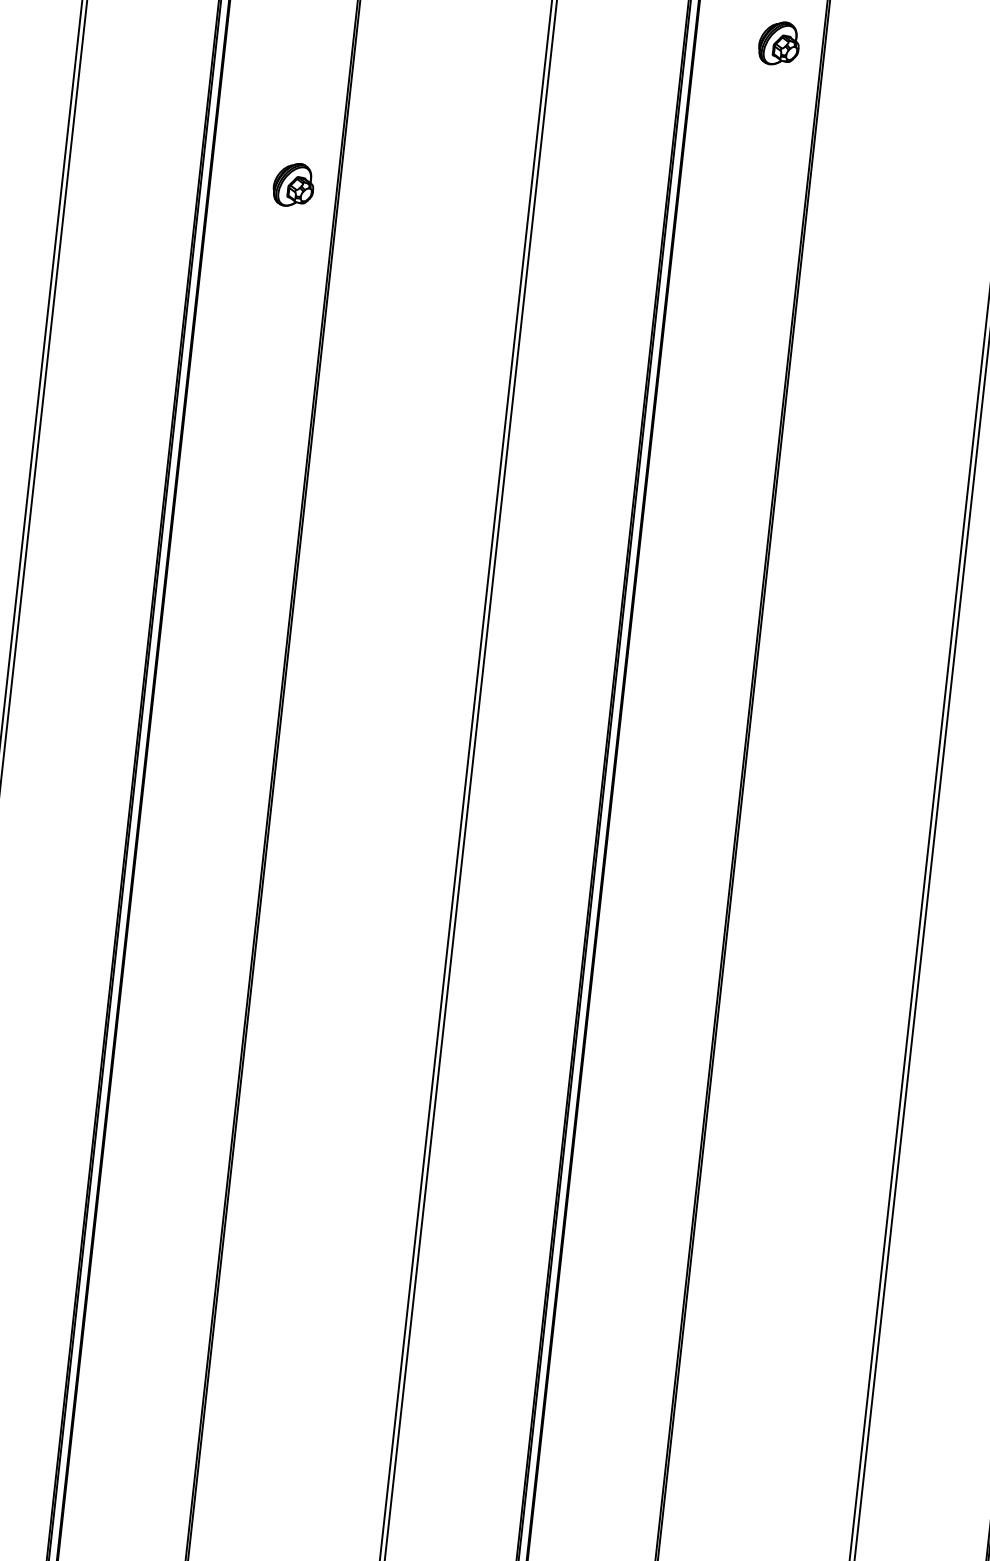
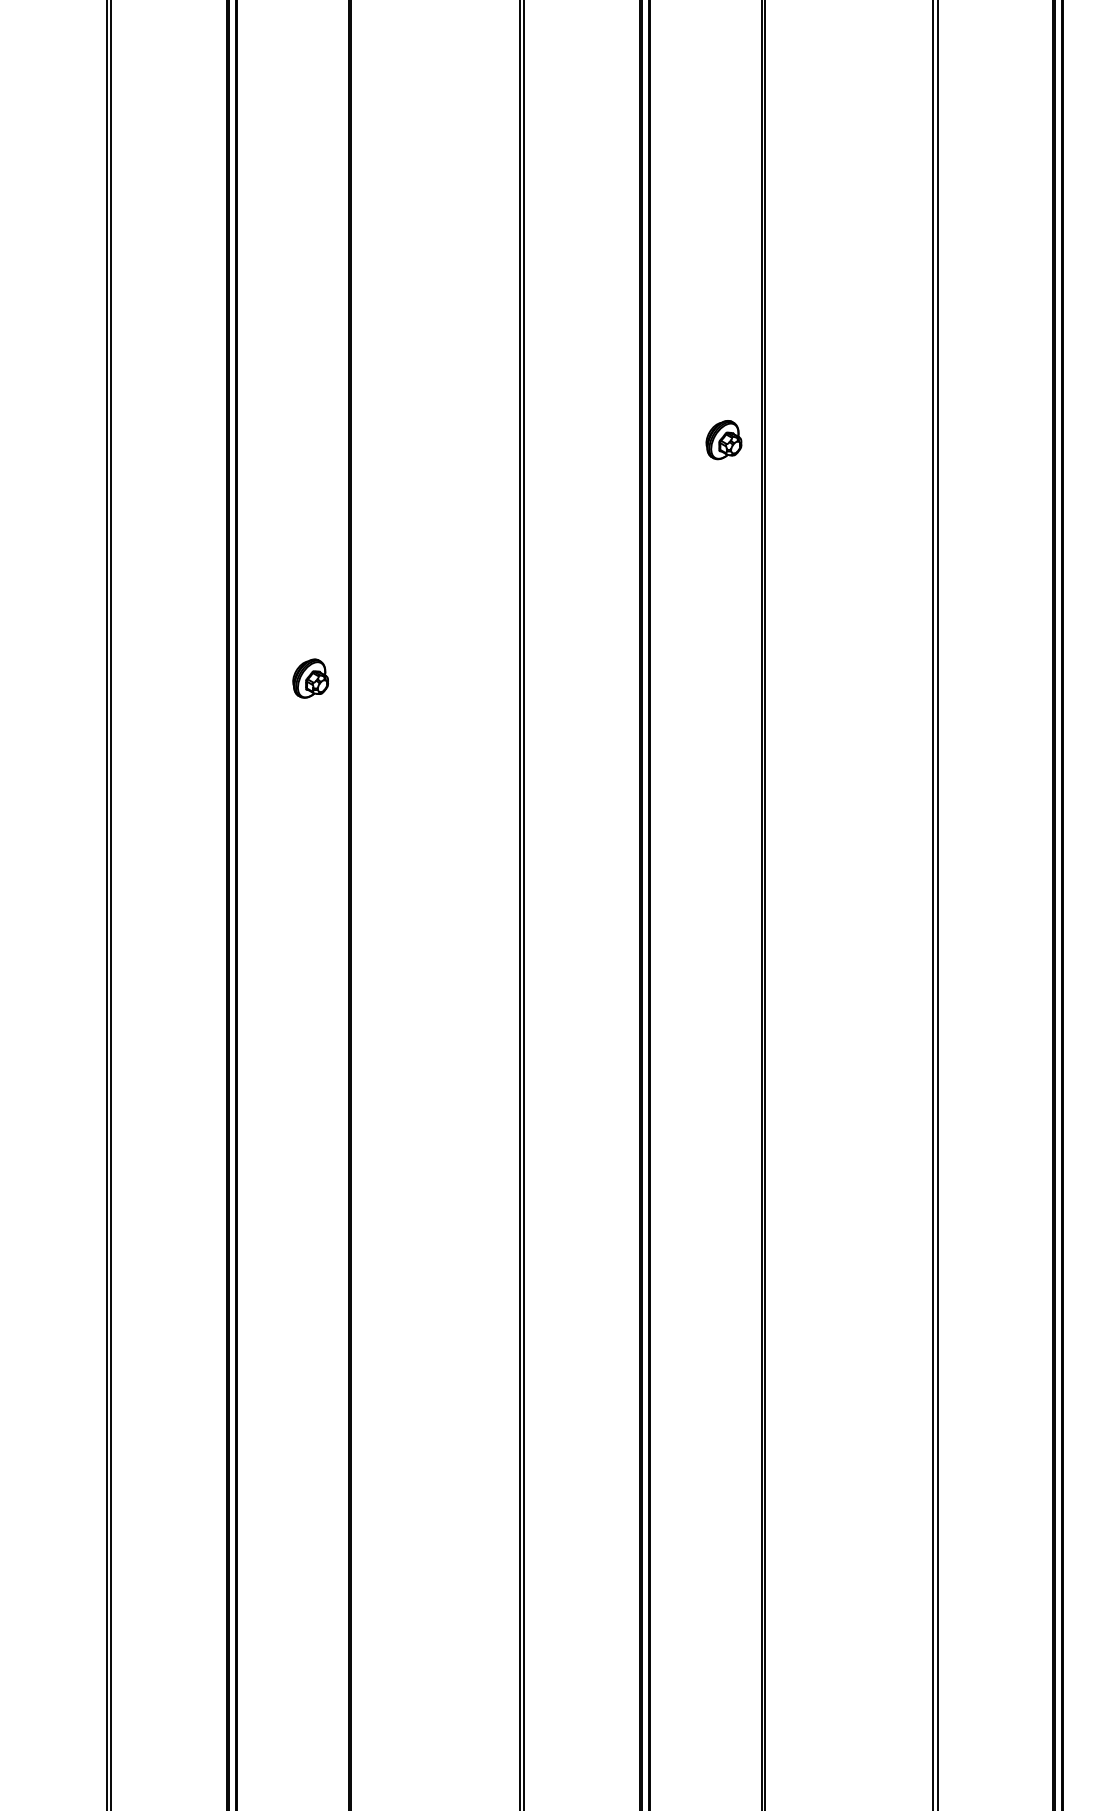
part: (778, 43) -> (723, 440), moved
part: (293, 184) -> (310, 678), moved

